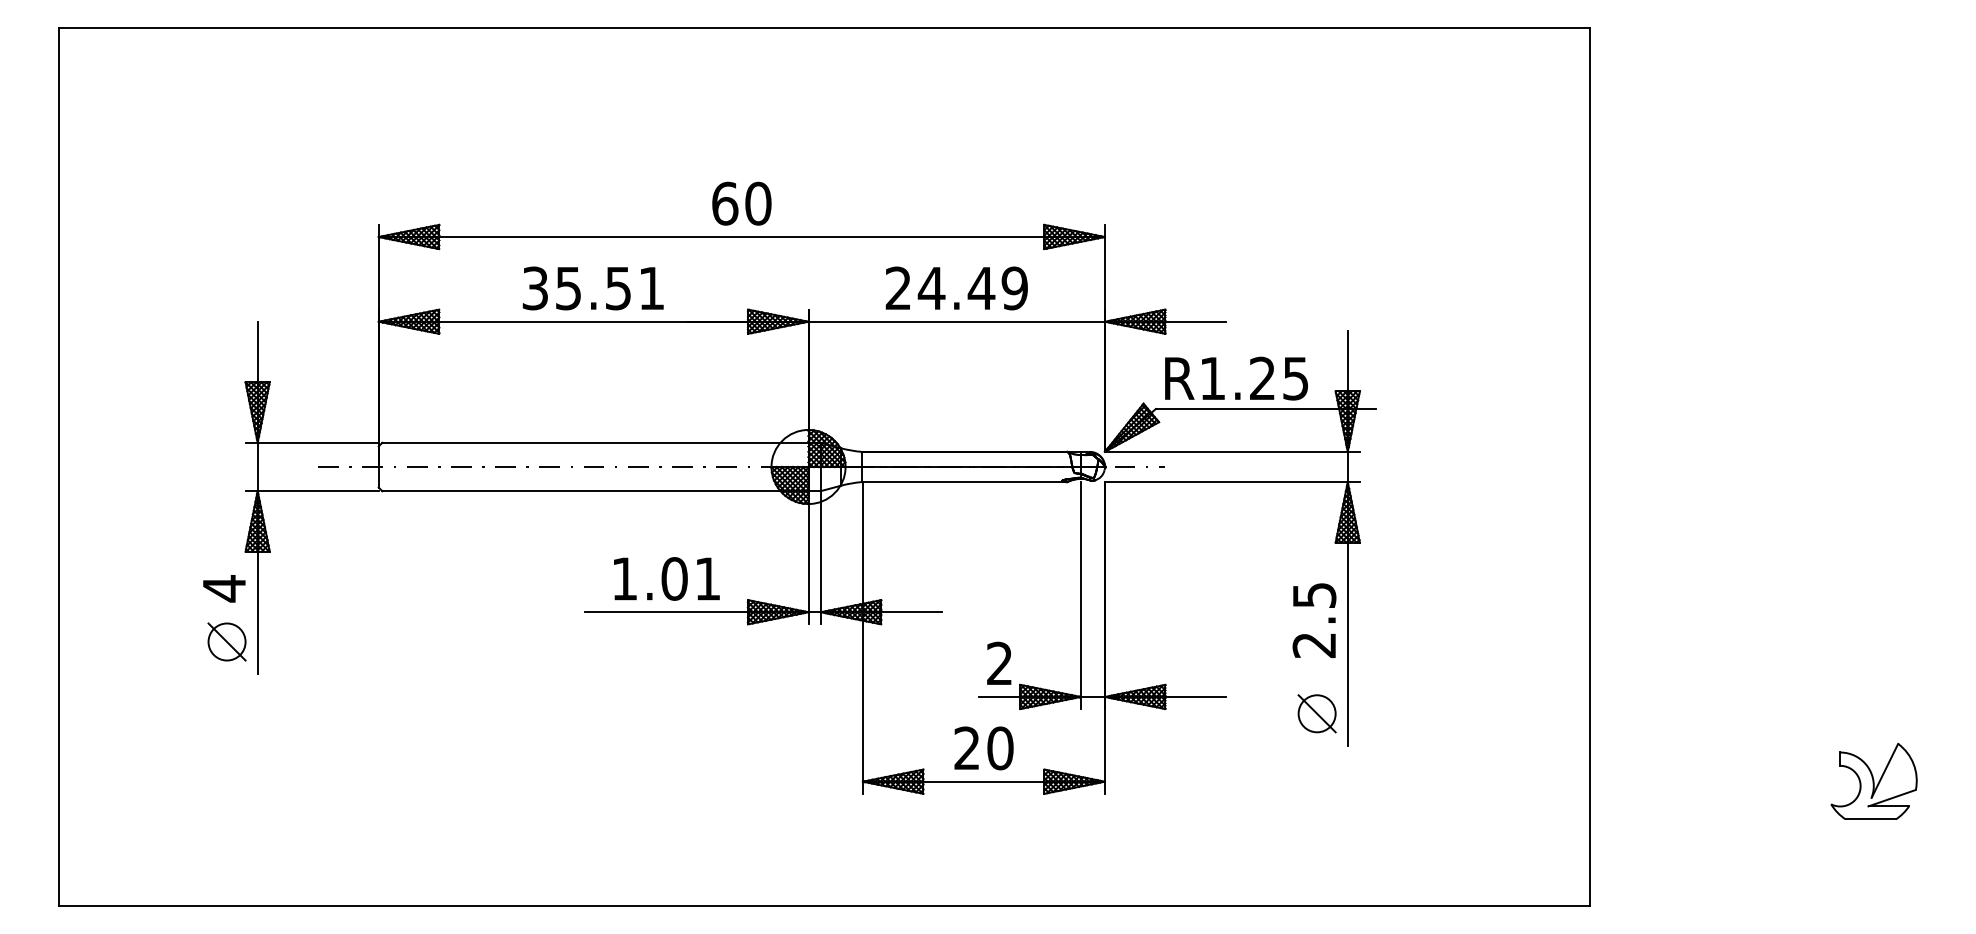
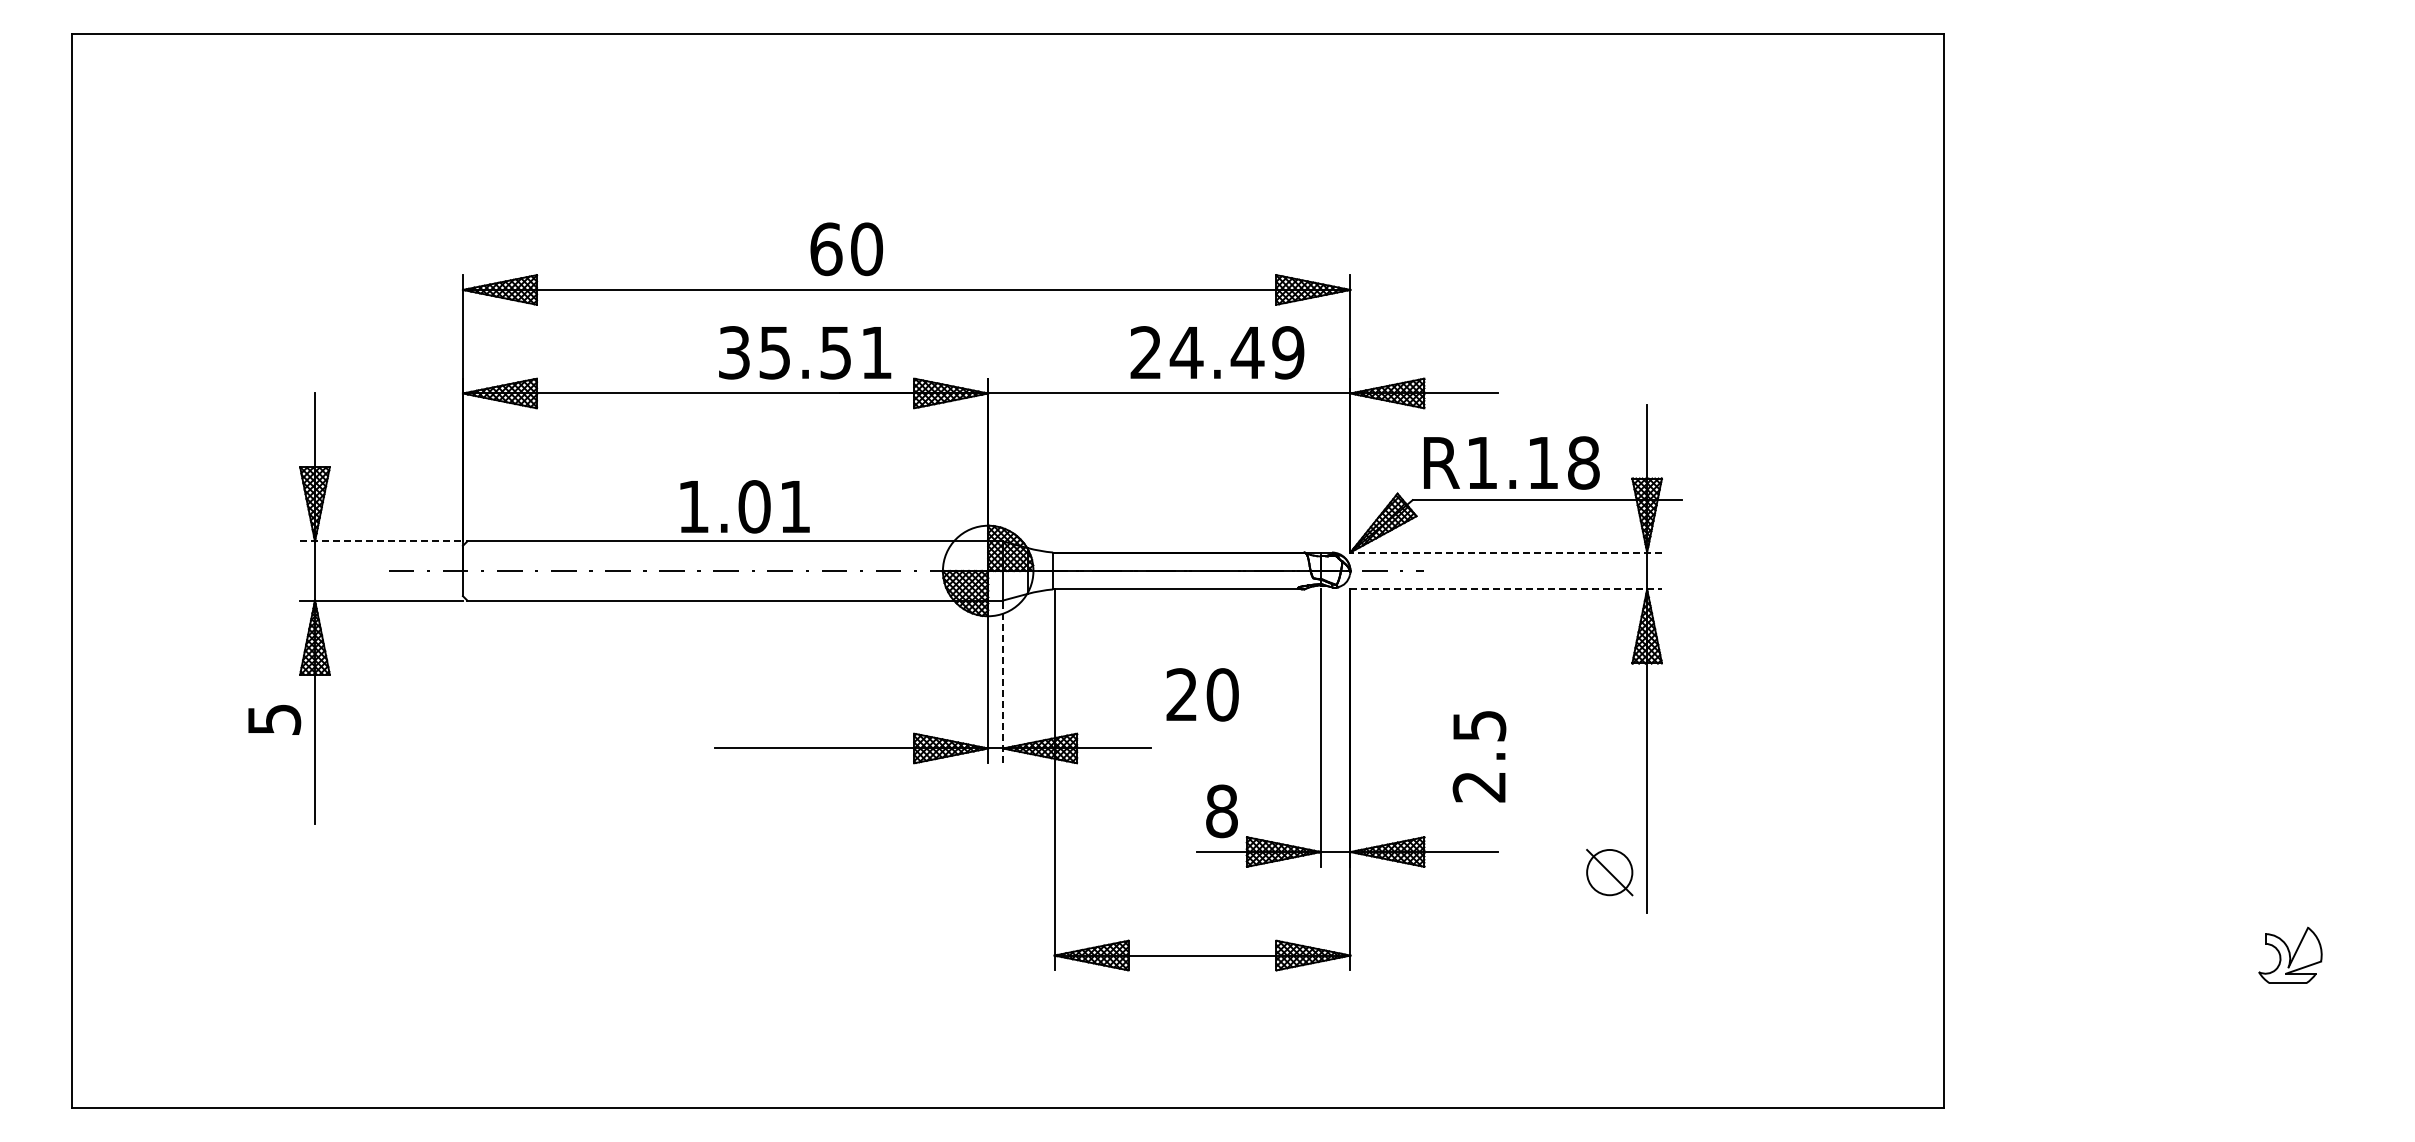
text: (741, 203) -> (846, 249), moved
text: (593, 288) -> (805, 352), moved
text: (956, 288) -> (1217, 352), moved
text: (1279, 378) -> (1563, 462), R1.25 -> R1.18
line: (312, 442) -> (382, 541), solid -> dashed
line: (1232, 451) -> (1506, 552), solid -> dashed
line: (1232, 482) -> (1506, 589), solid -> dashed
line: (821, 557) -> (1003, 681), solid -> dashed
text: (666, 578) -> (744, 506), moved
text: (224, 588) -> (274, 719), 4 -> 5
text: (1314, 620) -> (1479, 756), moved
part: (226, 641) -> (277, 784), removed
text: (999, 663) -> (1221, 811), 2 -> 8
text: (983, 748) -> (1202, 694), moved
part: (1874, 781) -> (2290, 955), size x0.6

